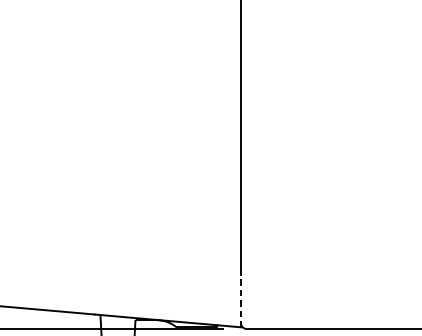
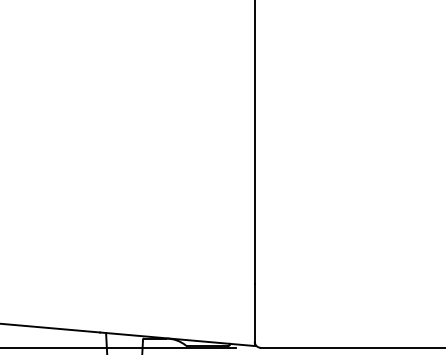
line: (240, 298) -> (254, 315), dashed -> solid

